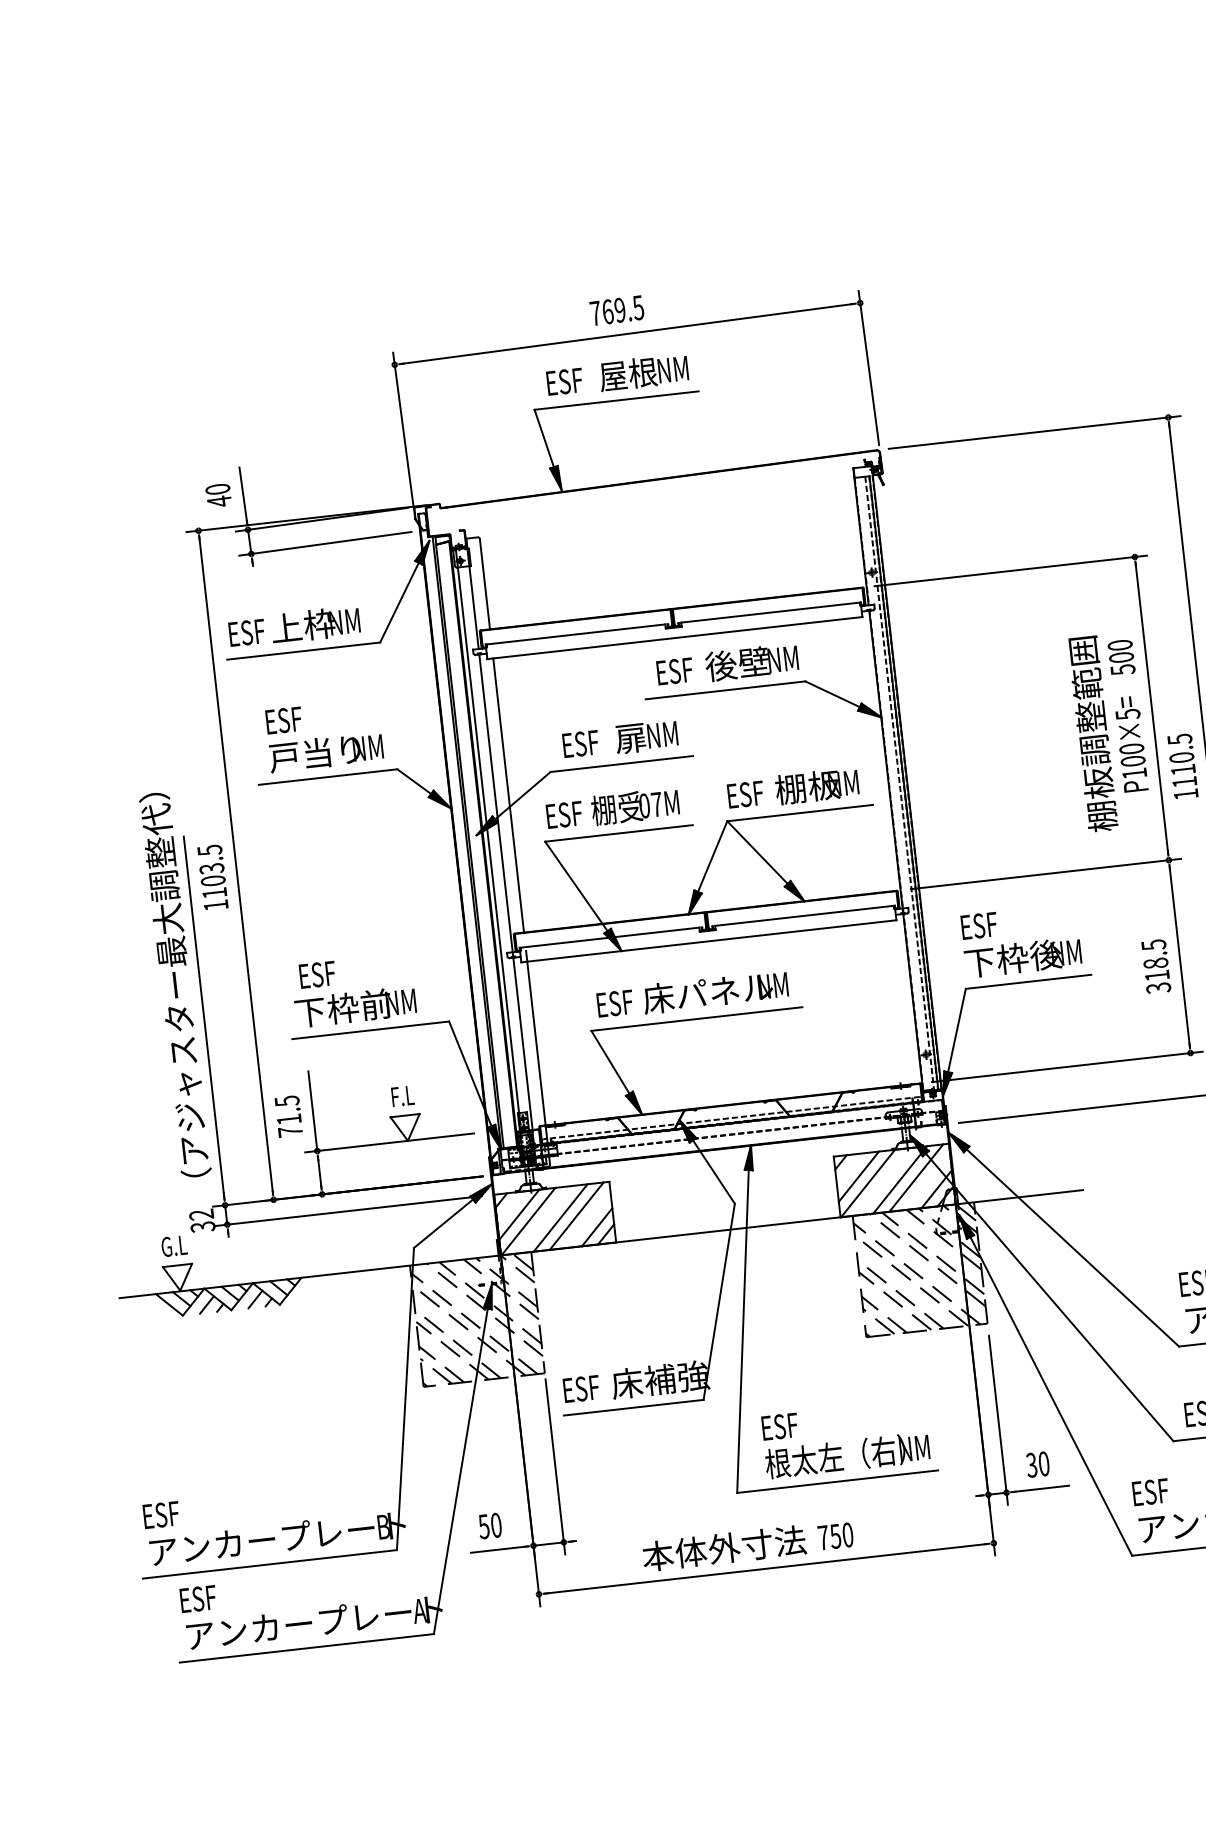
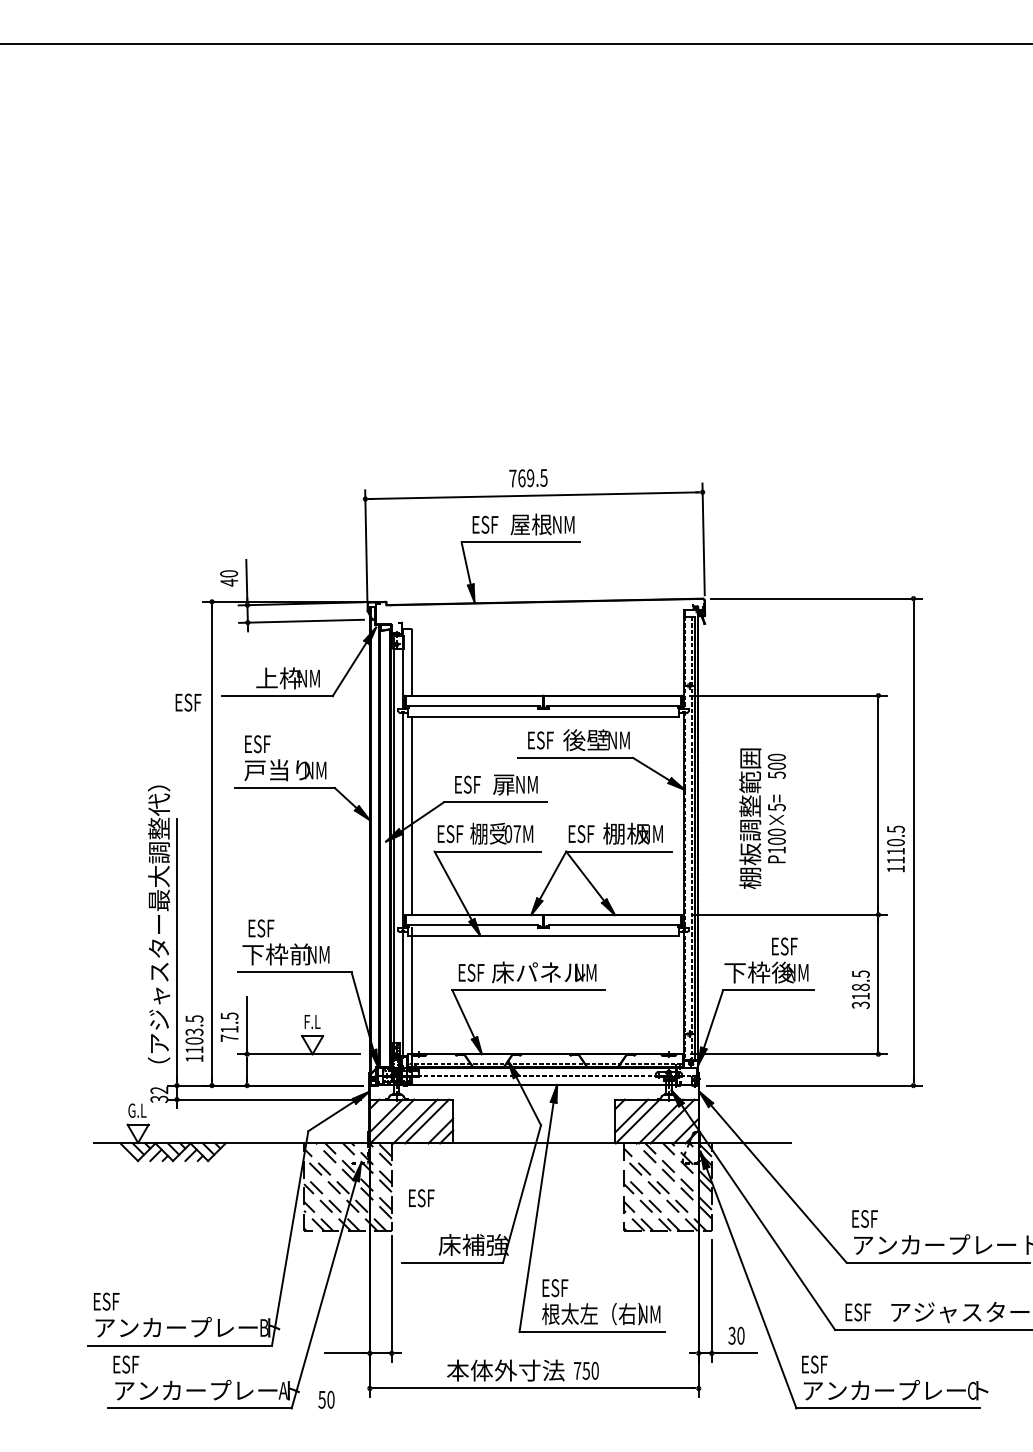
text: (247, 632) -> (188, 702), moved
text: (1109, 731) -> (762, 818), moved
text: (212, 877) -> (194, 1038), moved
text: (978, 925) -> (784, 946), moved
text: (581, 1389) -> (421, 1198), moved
text: (490, 1525) -> (326, 1399), moved

